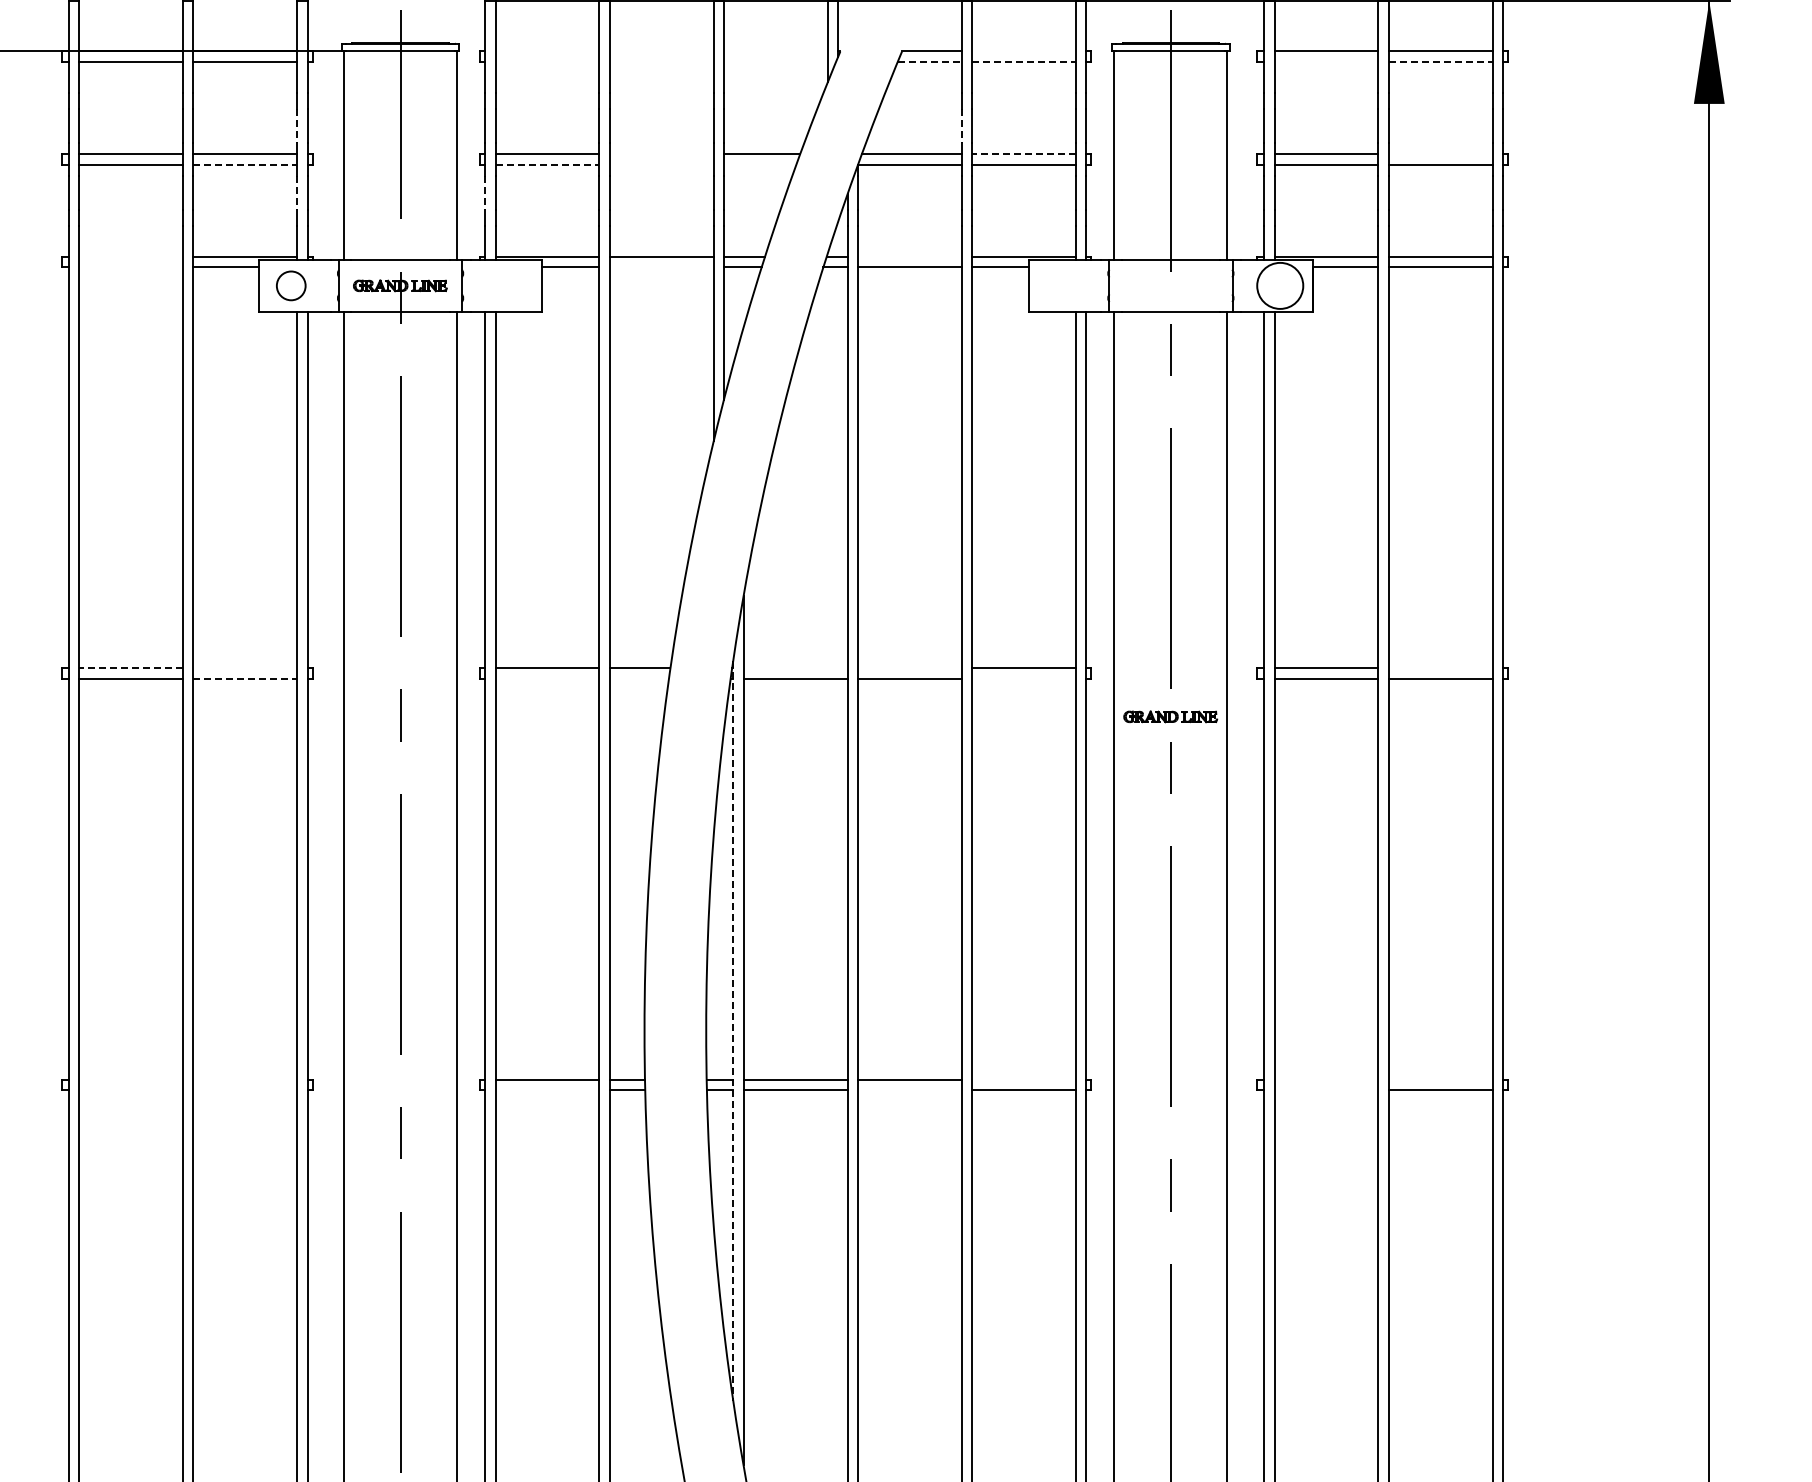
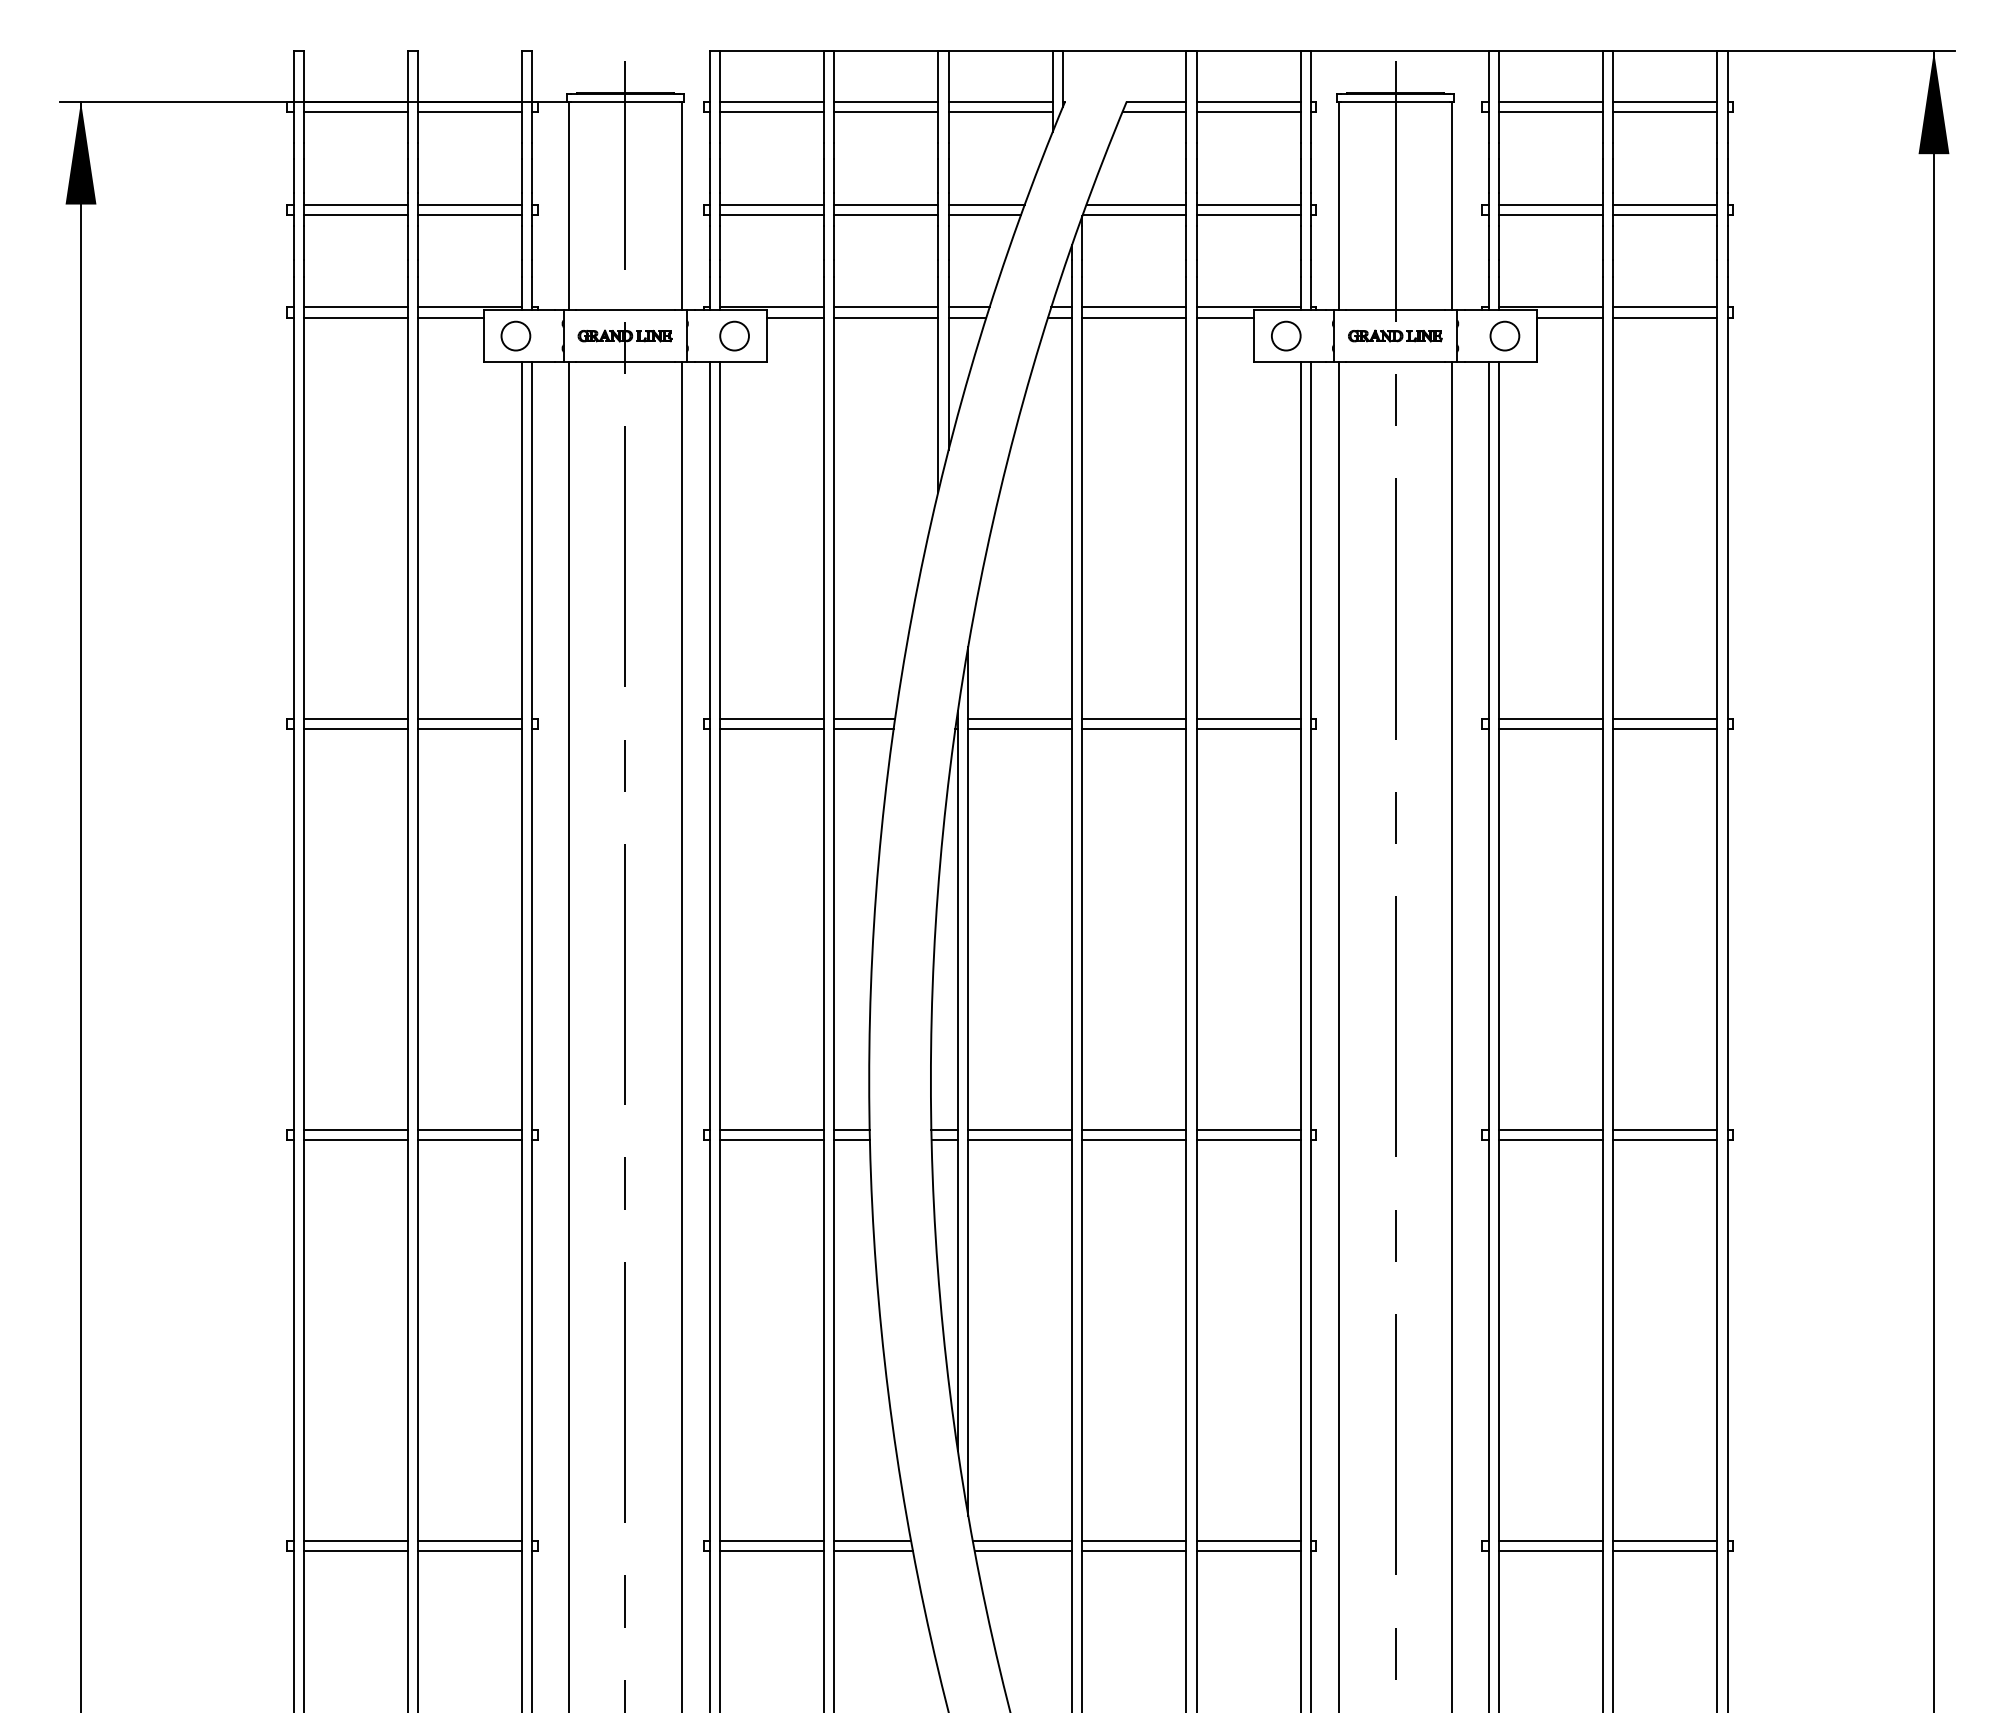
line: (547, 51) -> (772, 101), added
line: (661, 51) -> (886, 101), added
line: (775, 51) -> (1000, 101), added
line: (1023, 51) -> (1248, 101), added
line: (547, 62) -> (772, 112), added
line: (661, 62) -> (886, 112), added
line: (775, 62) -> (1000, 112), added
line: (929, 62) -> (1154, 112), dashed -> solid
line: (1023, 62) -> (1248, 112), dashed -> solid
line: (1326, 62) -> (1551, 112), added
line: (1440, 62) -> (1665, 112), dashed -> solid
line: (297, 126) -> (522, 176), dashed -> solid
line: (961, 126) -> (1186, 176), dashed -> solid
line: (661, 154) -> (886, 204), added
line: (1023, 154) -> (1248, 204), dashed -> solid
line: (1440, 154) -> (1665, 204), added
line: (245, 164) -> (470, 214), dashed -> solid
line: (547, 164) -> (772, 214), dashed -> solid
line: (661, 164) -> (886, 214), added
line: (759, 164) -> (984, 214), added
line: (297, 193) -> (522, 243), dashed -> solid
line: (484, 193) -> (709, 243), dashed -> solid
line: (130, 257) -> (355, 307), added
line: (909, 257) -> (1134, 307), added
line: (130, 267) -> (355, 317), added
line: (661, 267) -> (886, 317), added
circle: (509, 285) -> (734, 335), added
circle: (1061, 285) -> (1286, 335), added
circle: (1279, 285) -> (1504, 335), size x0.62
line: (130, 668) -> (355, 718), dashed -> solid
line: (245, 668) -> (470, 718), added
line: (795, 668) -> (1020, 718), added
line: (909, 668) -> (1134, 718), added
line: (1440, 668) -> (1665, 718), added
line: (245, 678) -> (470, 728), dashed -> solid
line: (547, 678) -> (772, 728), added
line: (638, 678) -> (863, 728), added
line: (1023, 678) -> (1248, 728), added
part: (1170, 716) -> (1395, 335), moved
line: (732, 1031) -> (957, 1081), dashed -> solid
line: (130, 1079) -> (355, 1129), added
line: (245, 1079) -> (470, 1129), added
line: (1023, 1079) -> (1248, 1129), added
line: (1326, 1079) -> (1551, 1129), added
line: (1440, 1079) -> (1665, 1129), added
line: (130, 1090) -> (355, 1140), added
line: (245, 1090) -> (470, 1140), added
line: (547, 1090) -> (772, 1140), added
line: (909, 1090) -> (1134, 1140), added
line: (1326, 1090) -> (1551, 1140), added

